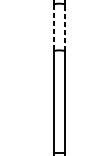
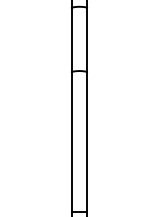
line: (65, 27) -> (87, 39), dashed -> solid
line: (53, 28) -> (71, 40), dashed -> solid

